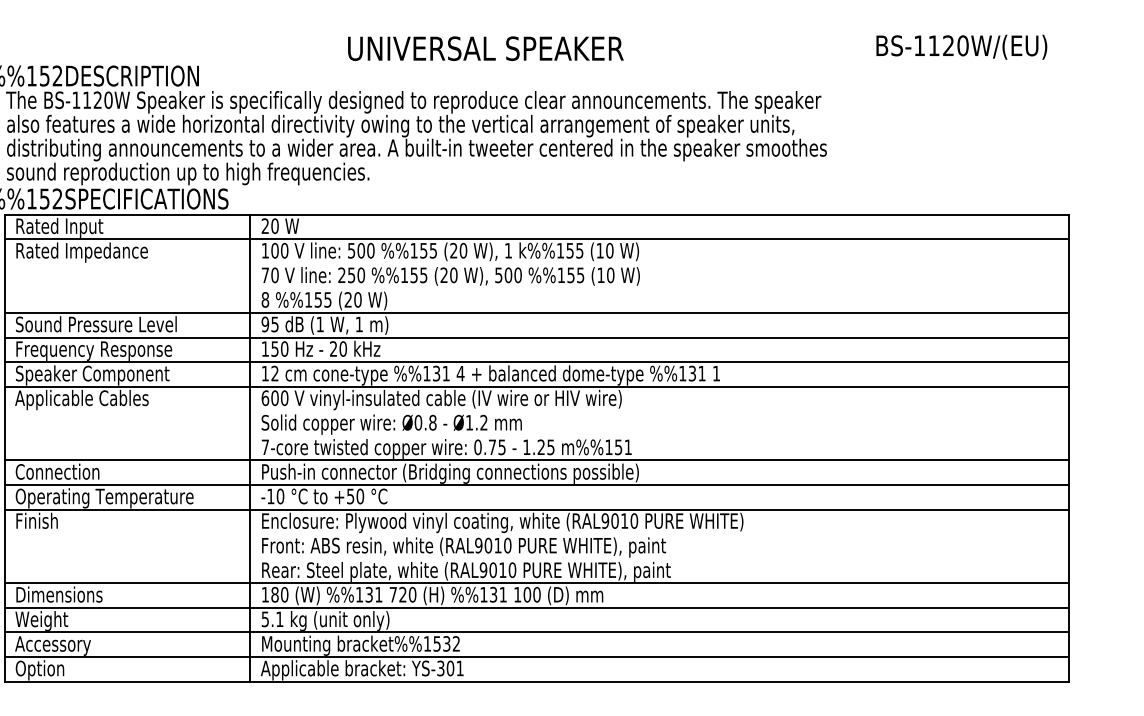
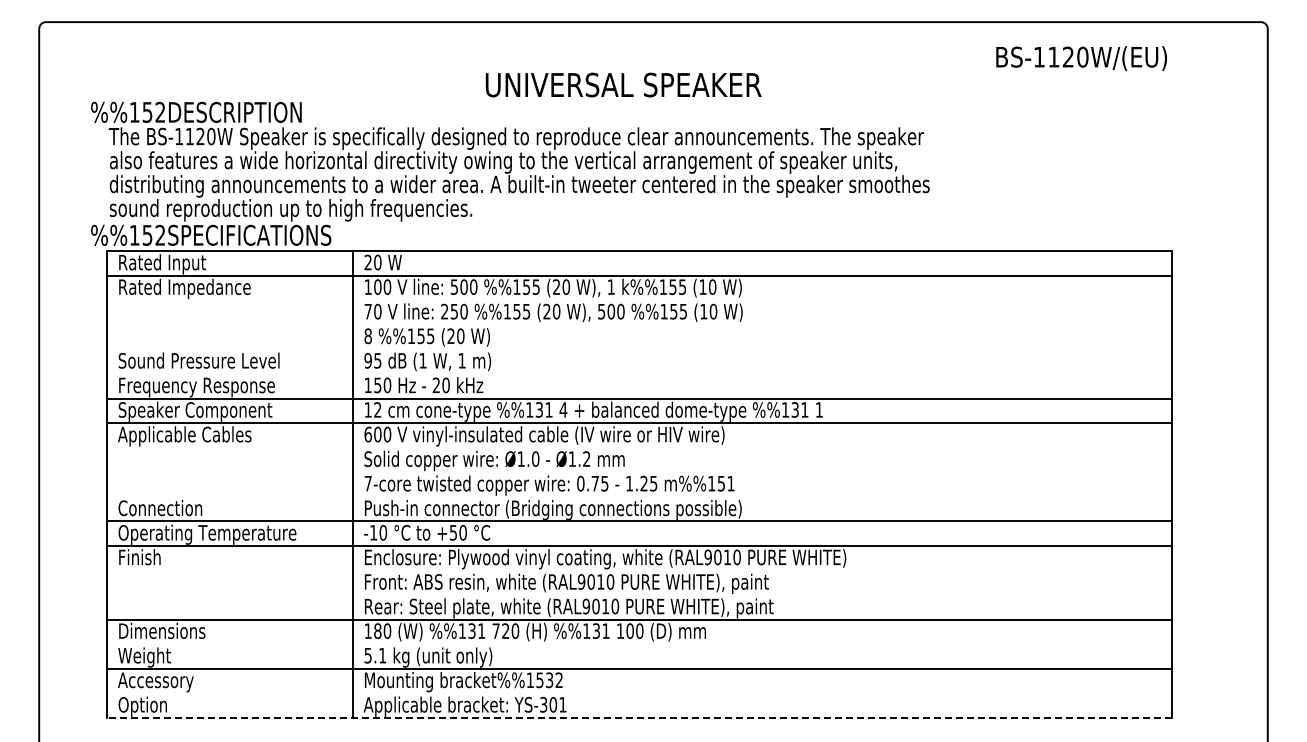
text: (961, 47) -> (1081, 58), moved
text: (485, 48) -> (623, 84), moved
line: (536, 313) -> (639, 349), removed
line: (536, 337) -> (639, 373), removed
text: (425, 422) -> (528, 458), Ø0.8 -> Ø1.0
line: (536, 460) -> (639, 496), removed
line: (536, 608) -> (639, 644), removed
line: (536, 657) -> (639, 693), removed
line: (536, 681) -> (639, 717), solid -> dashed

